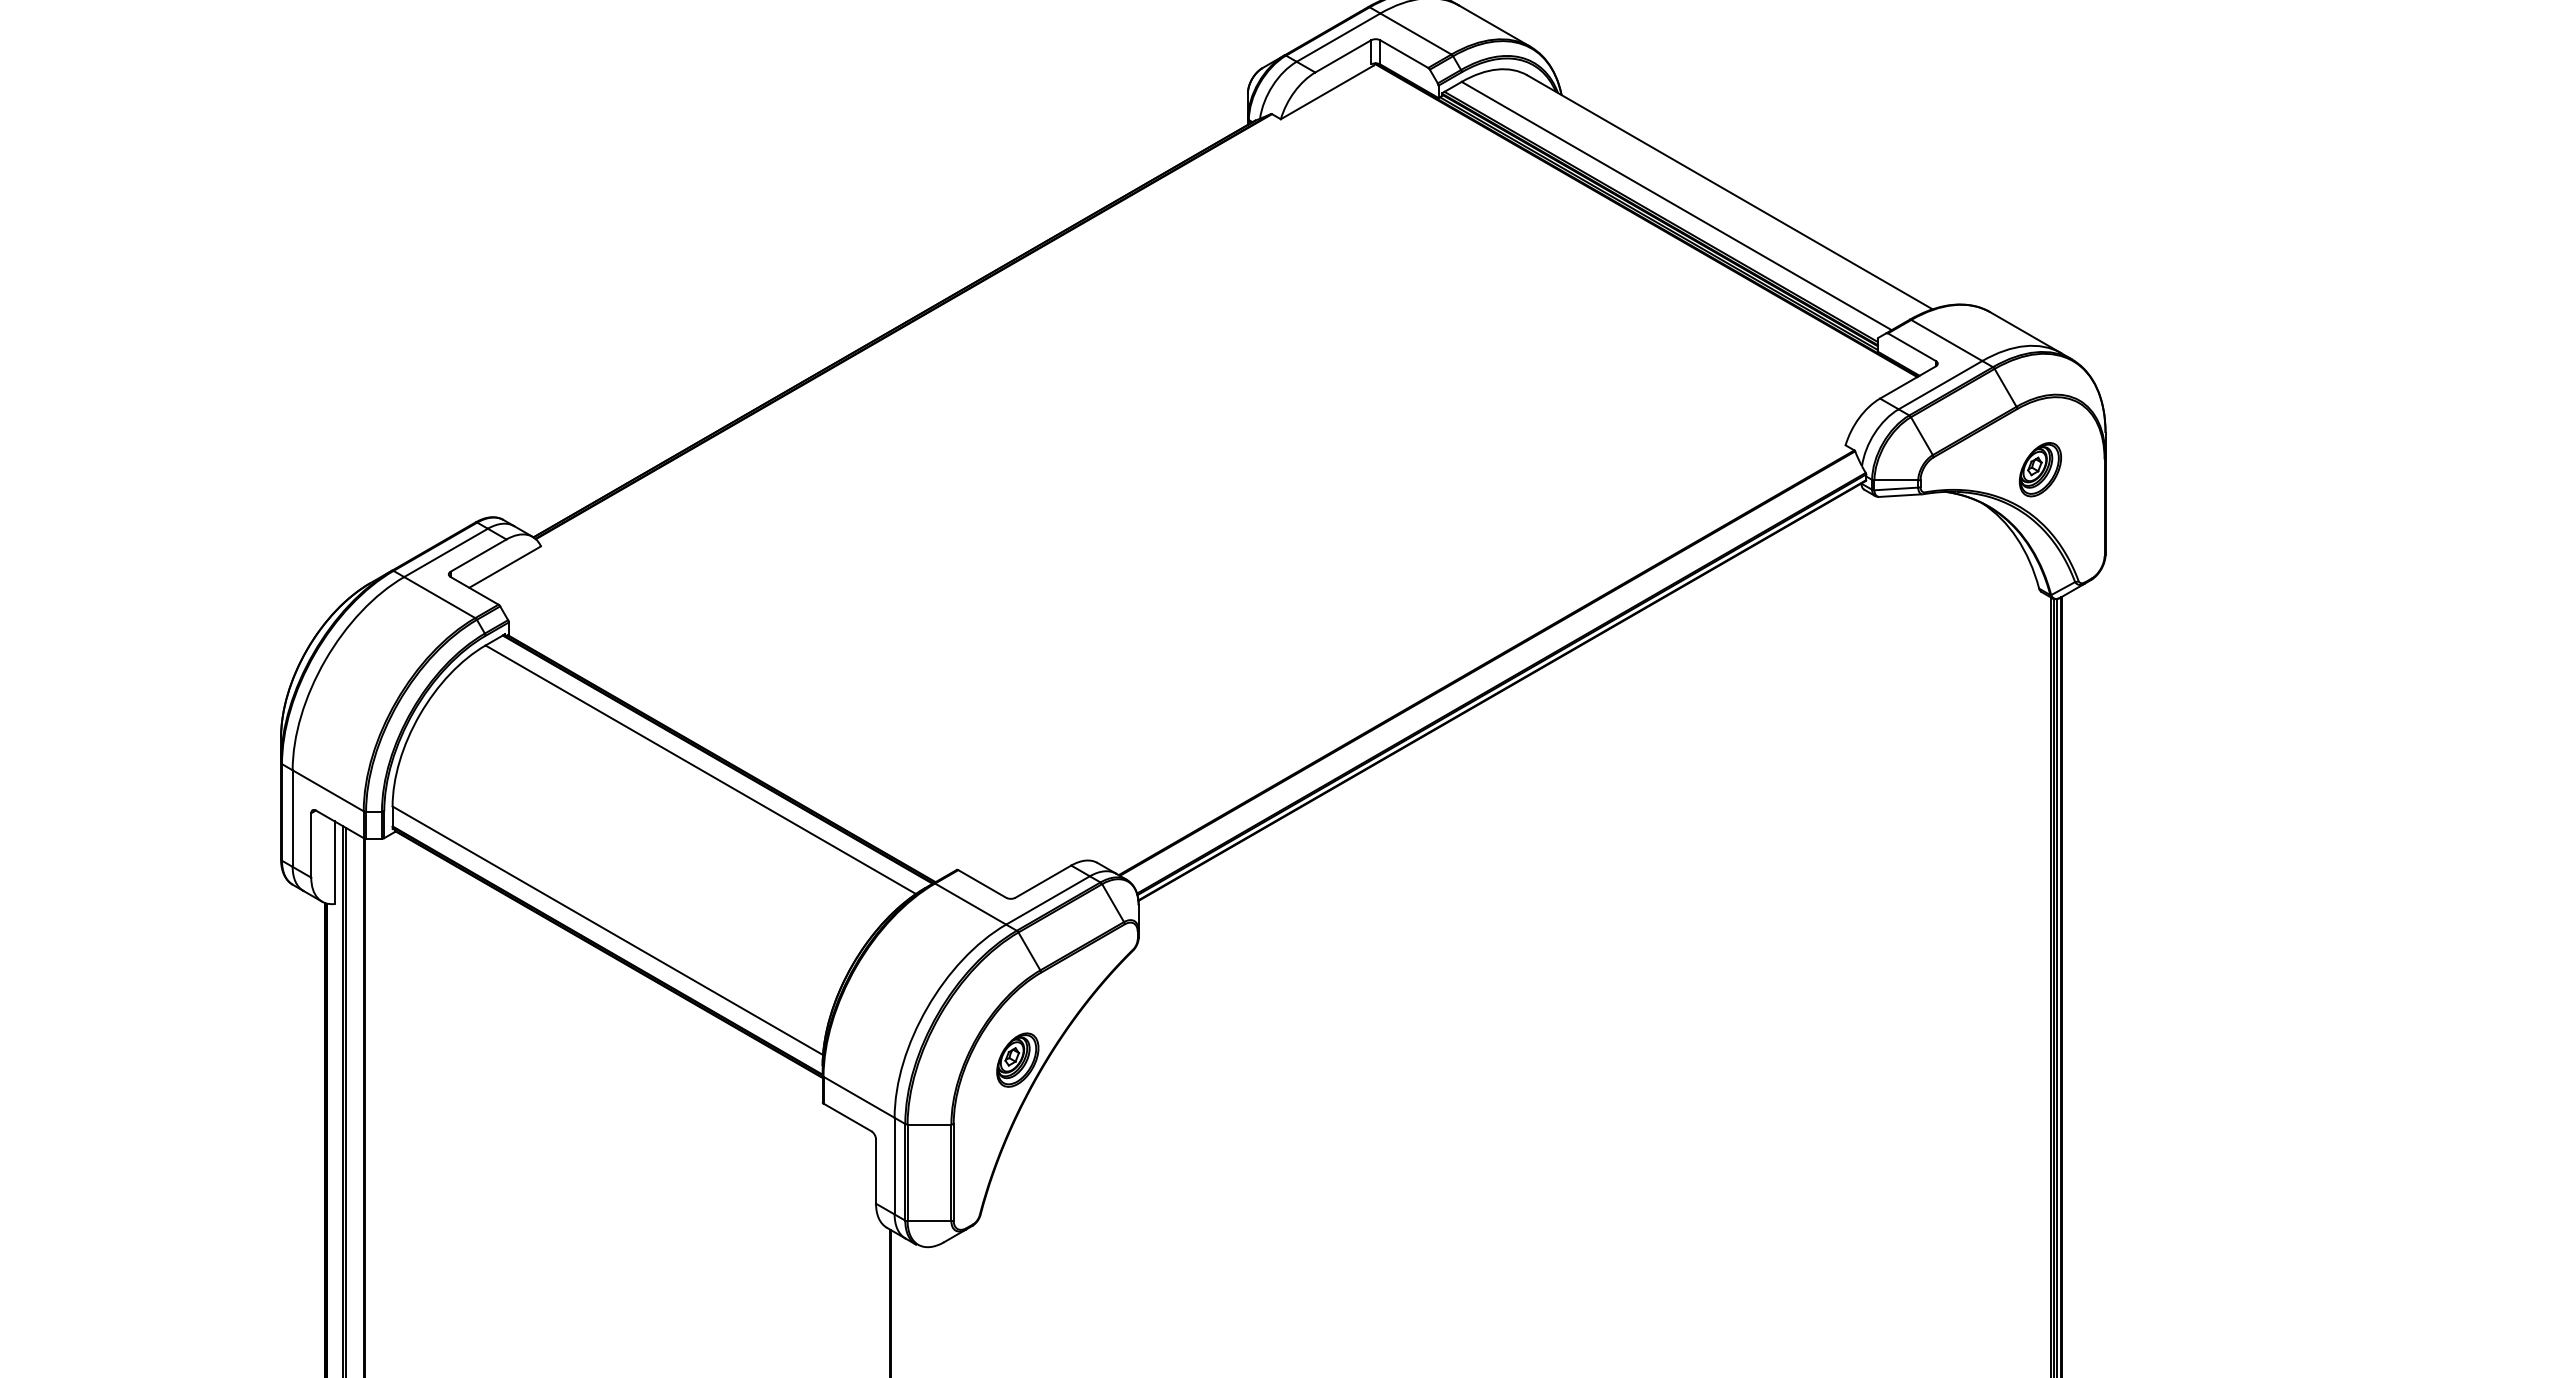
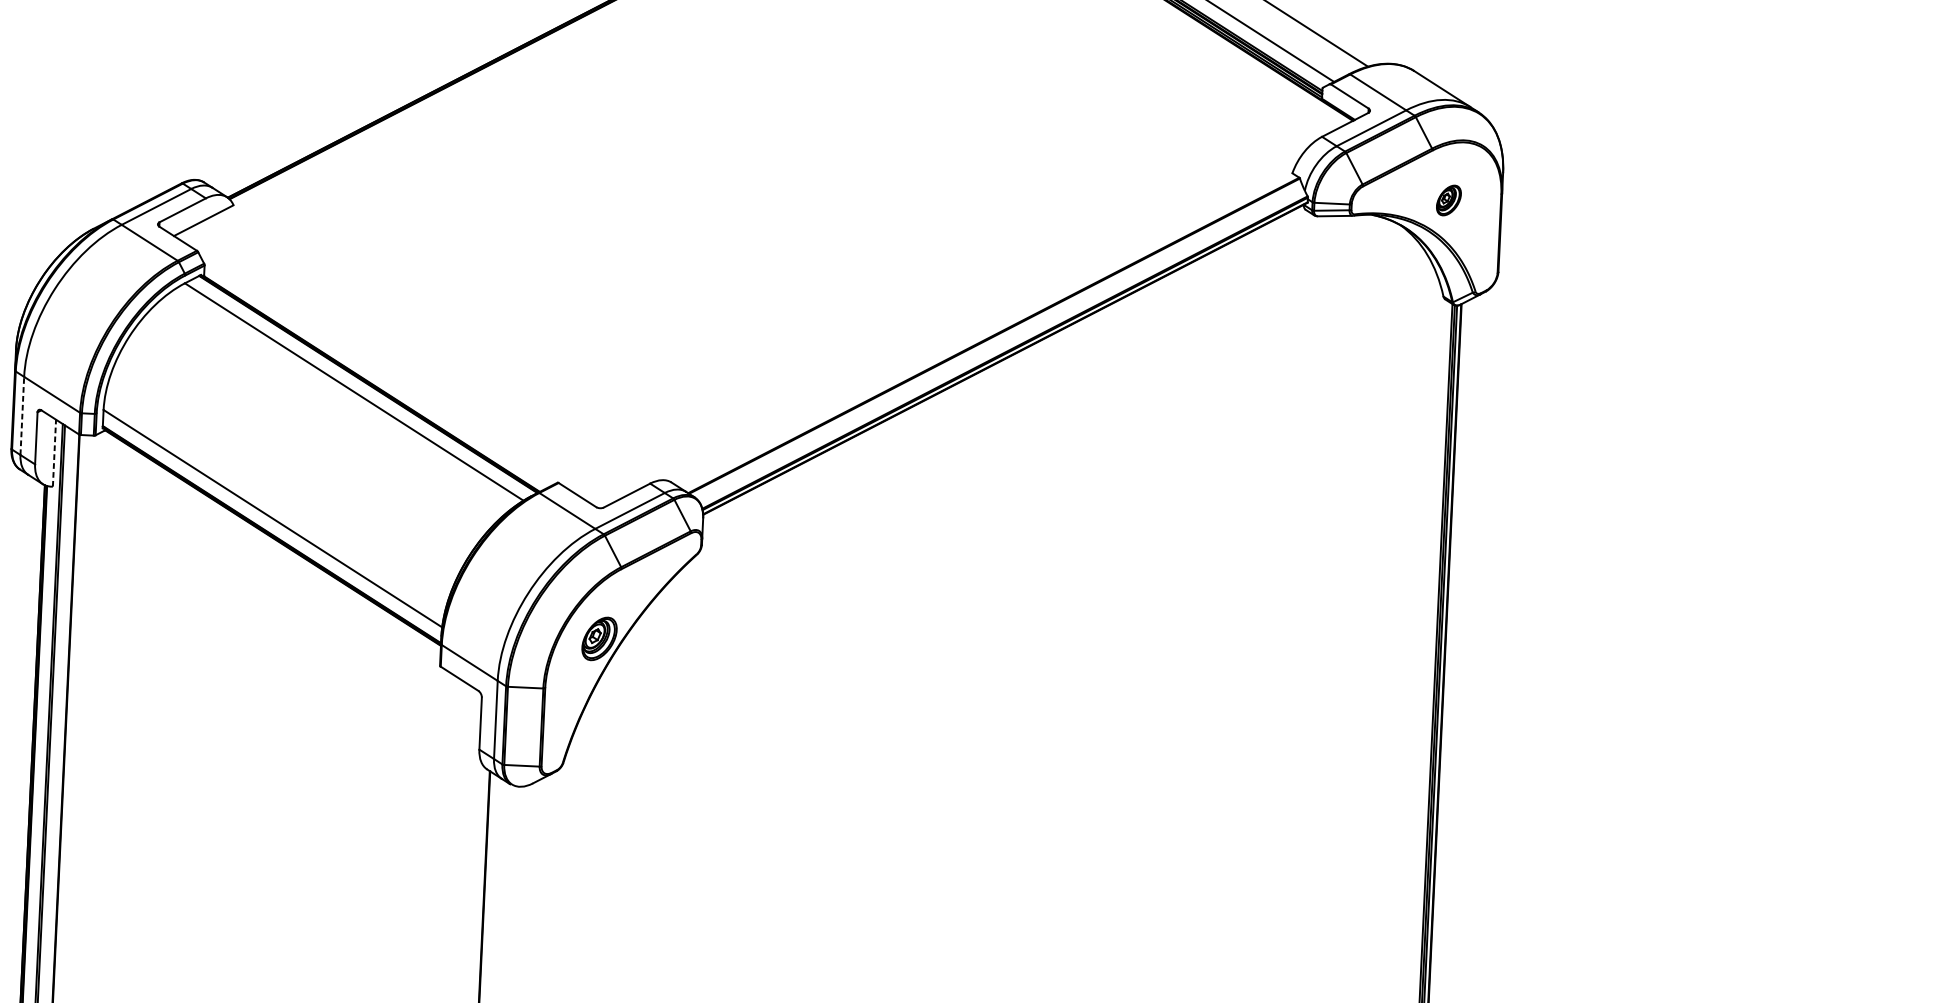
part: (2039, 469) -> (1448, 200), size x0.7
line: (292, 818) -> (22, 415), solid -> dashed
line: (334, 862) -> (54, 453), solid -> dashed

